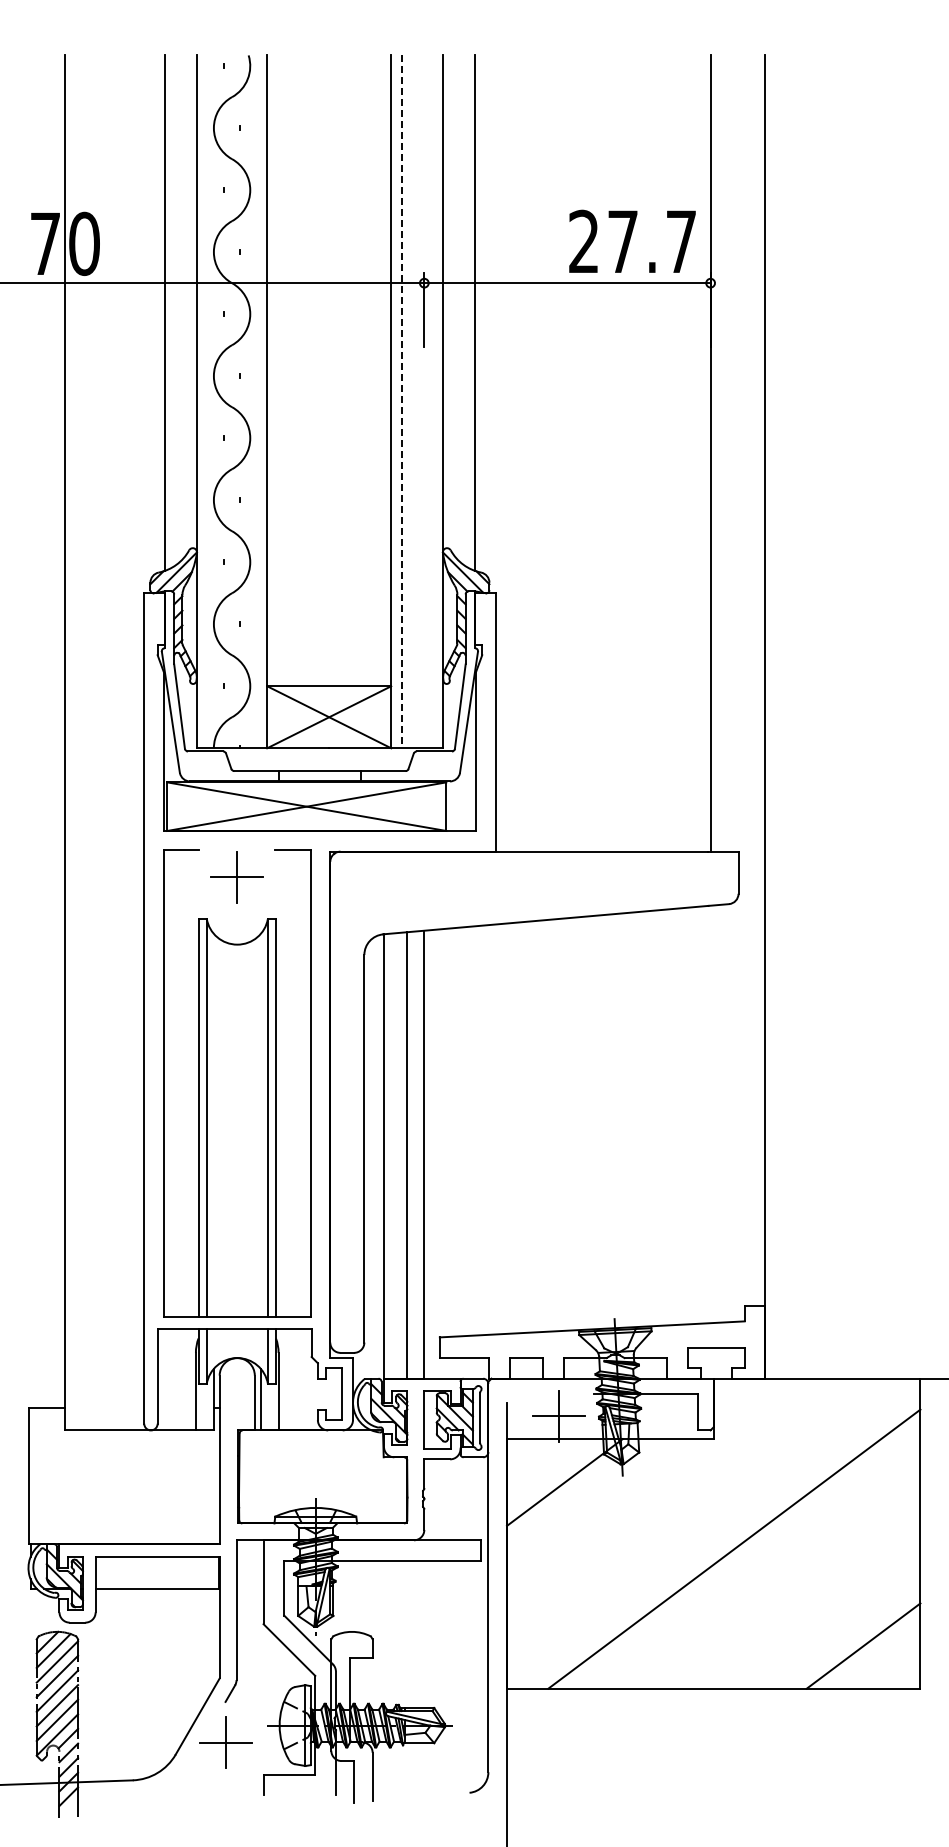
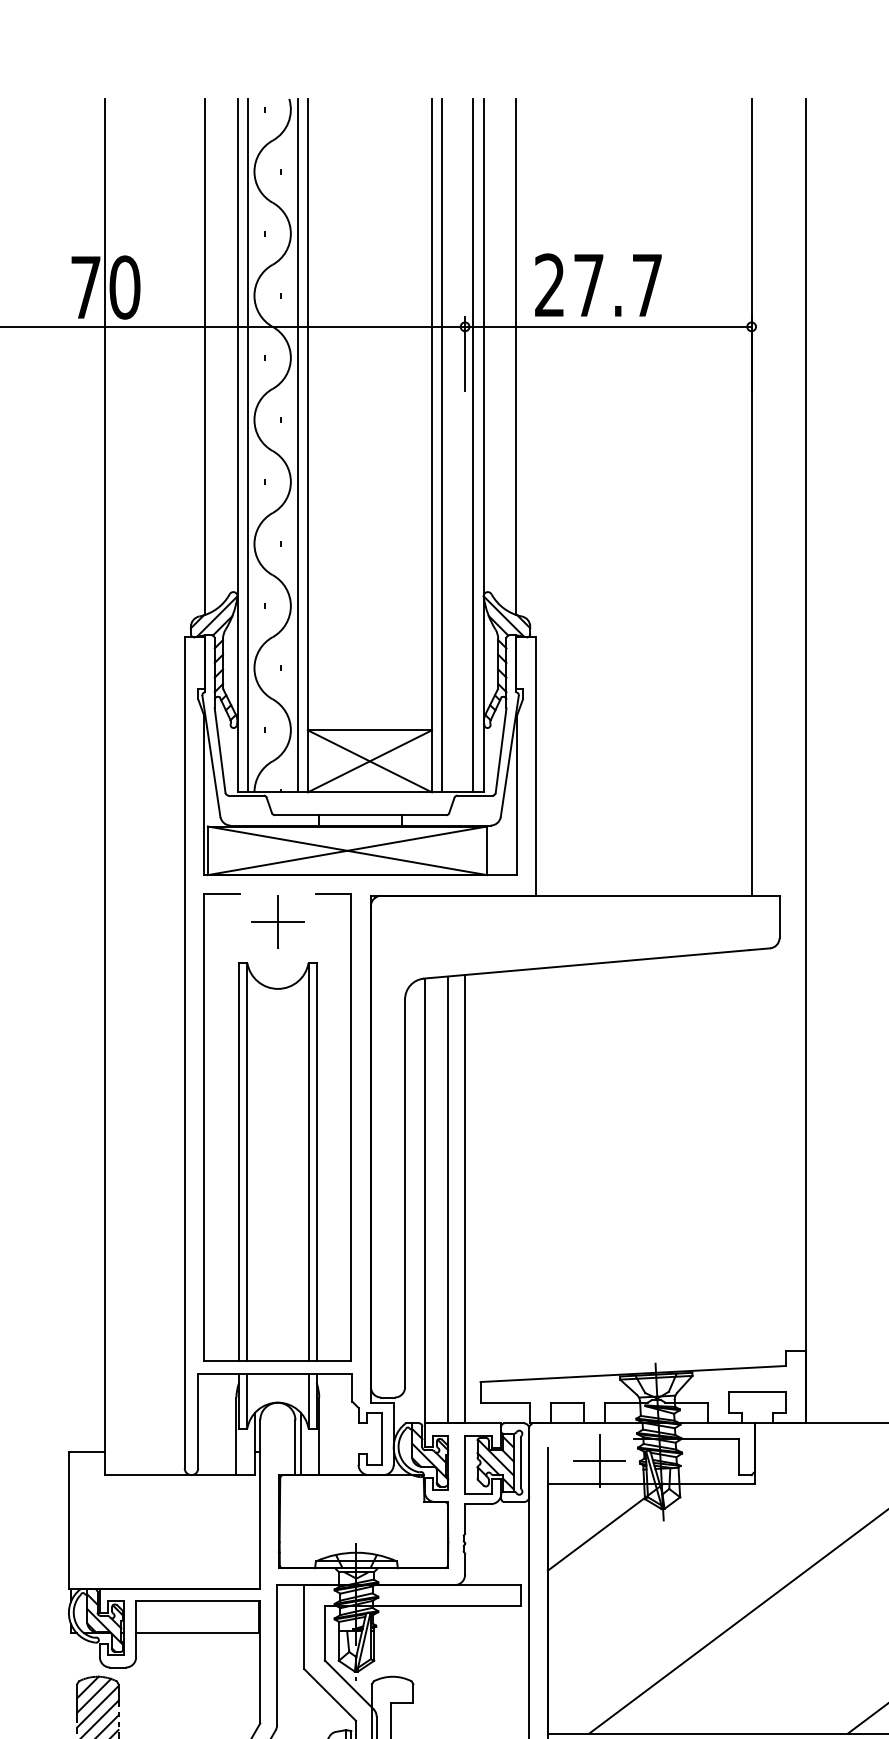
text: (632, 240) -> (598, 284), moved
line: (207, 401) -> (248, 445), added
line: (256, 401) -> (297, 445), added
line: (432, 401) -> (473, 445), added
line: (401, 402) -> (442, 446), dashed -> solid

